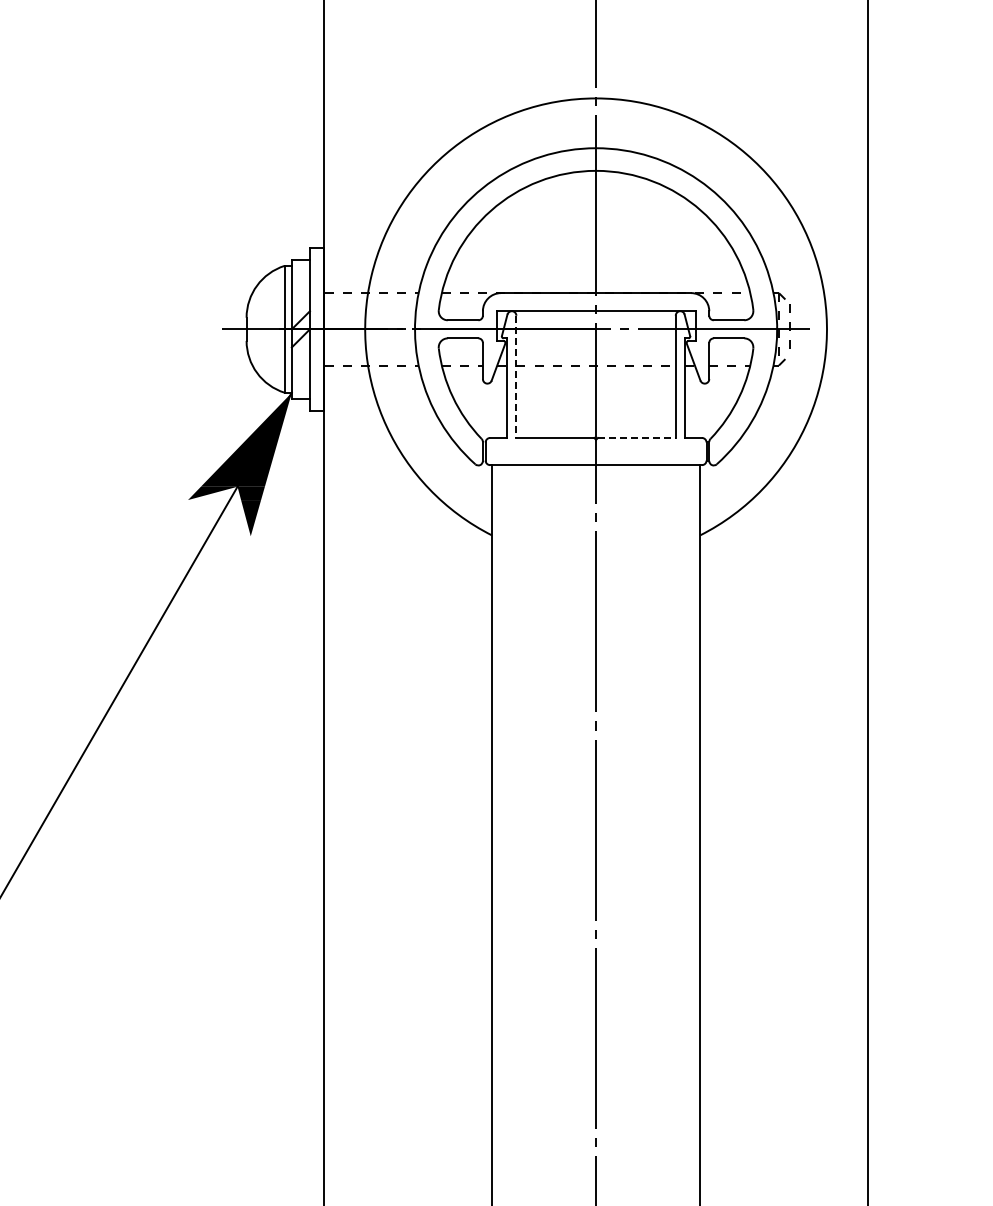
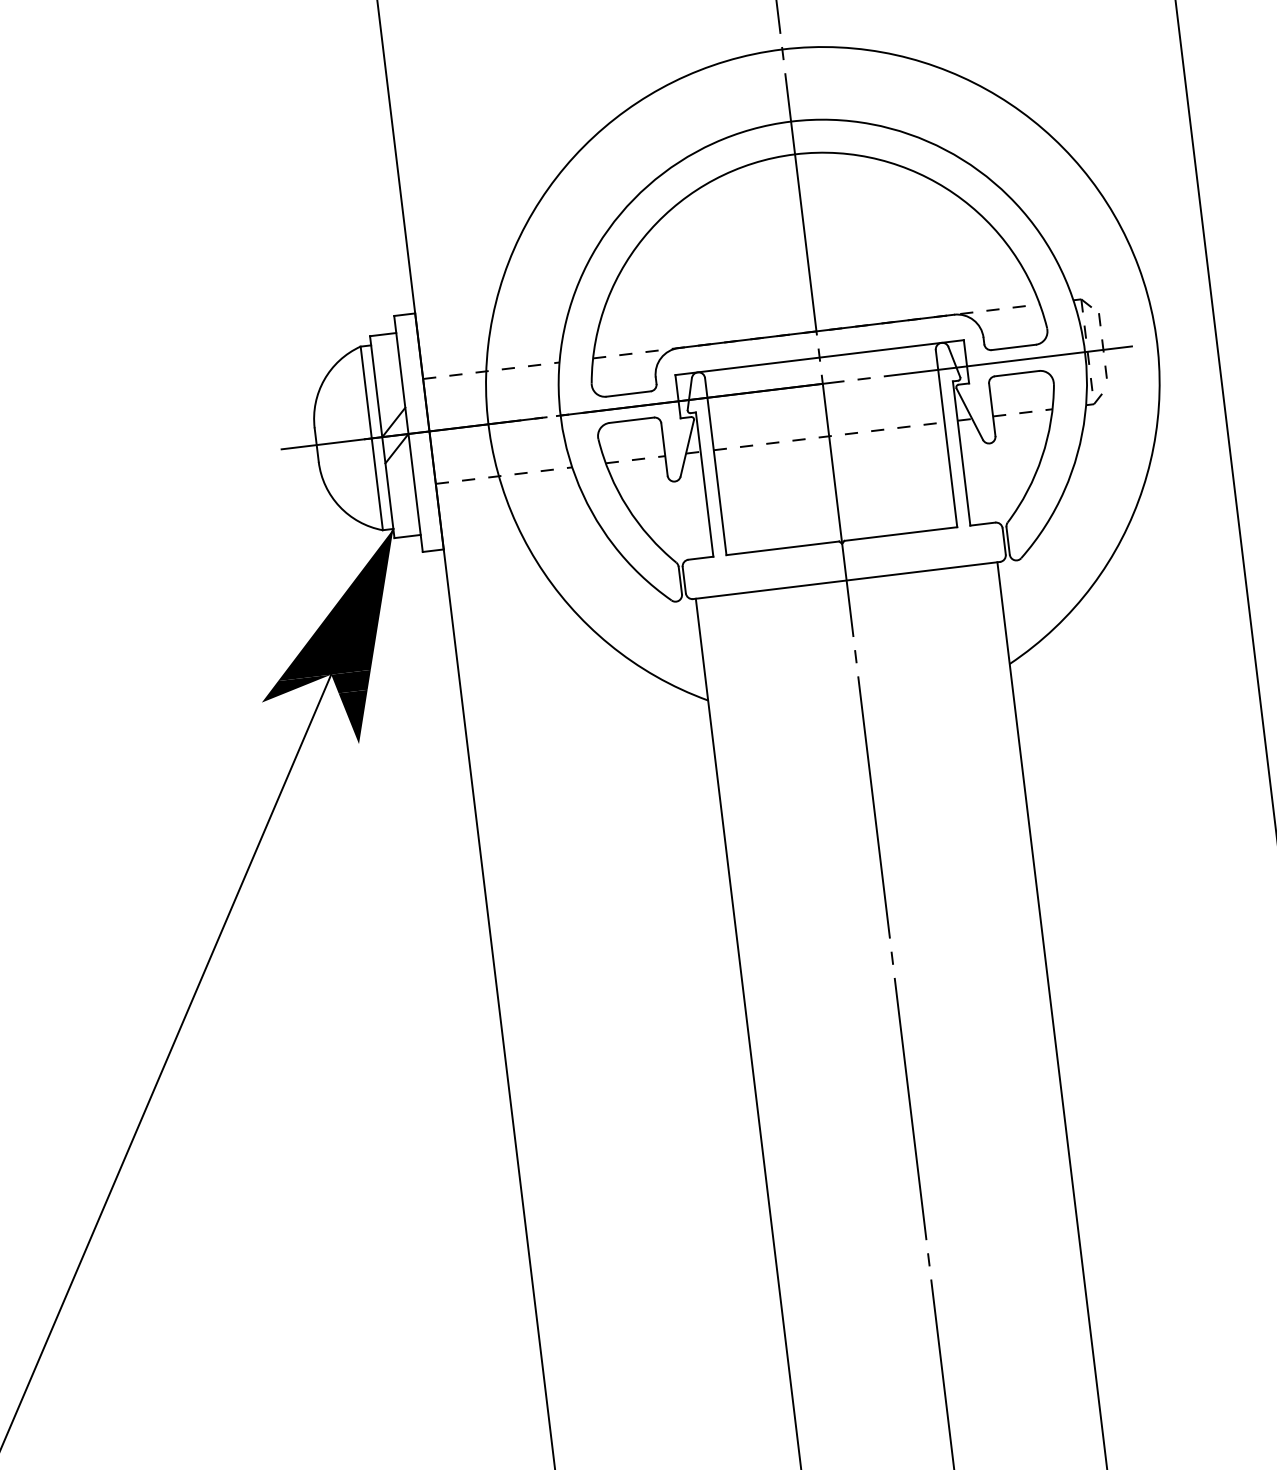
line: (516, 377) -> (716, 467), dashed -> solid
line: (636, 437) -> (900, 533), dashed -> solid

